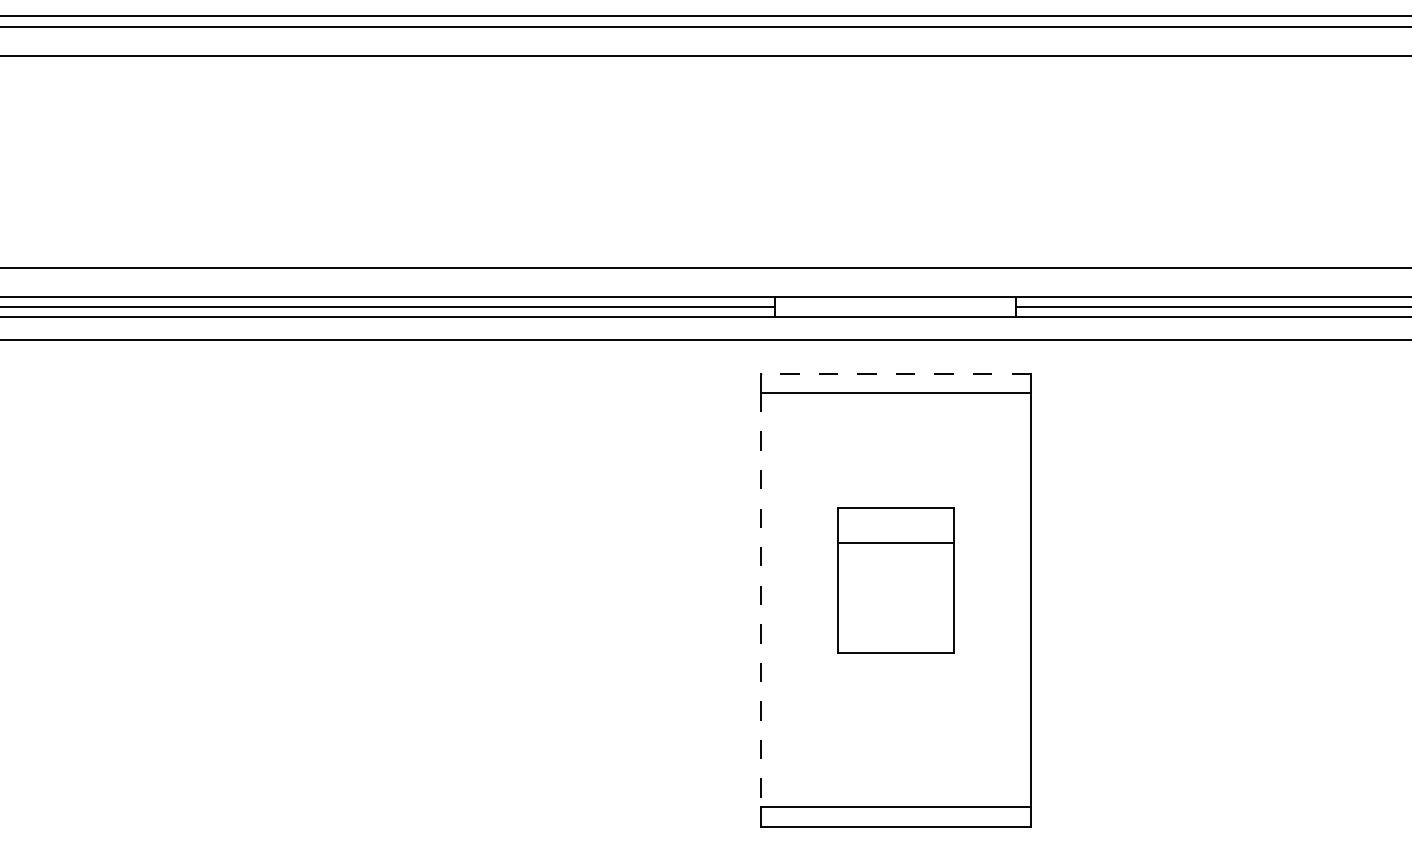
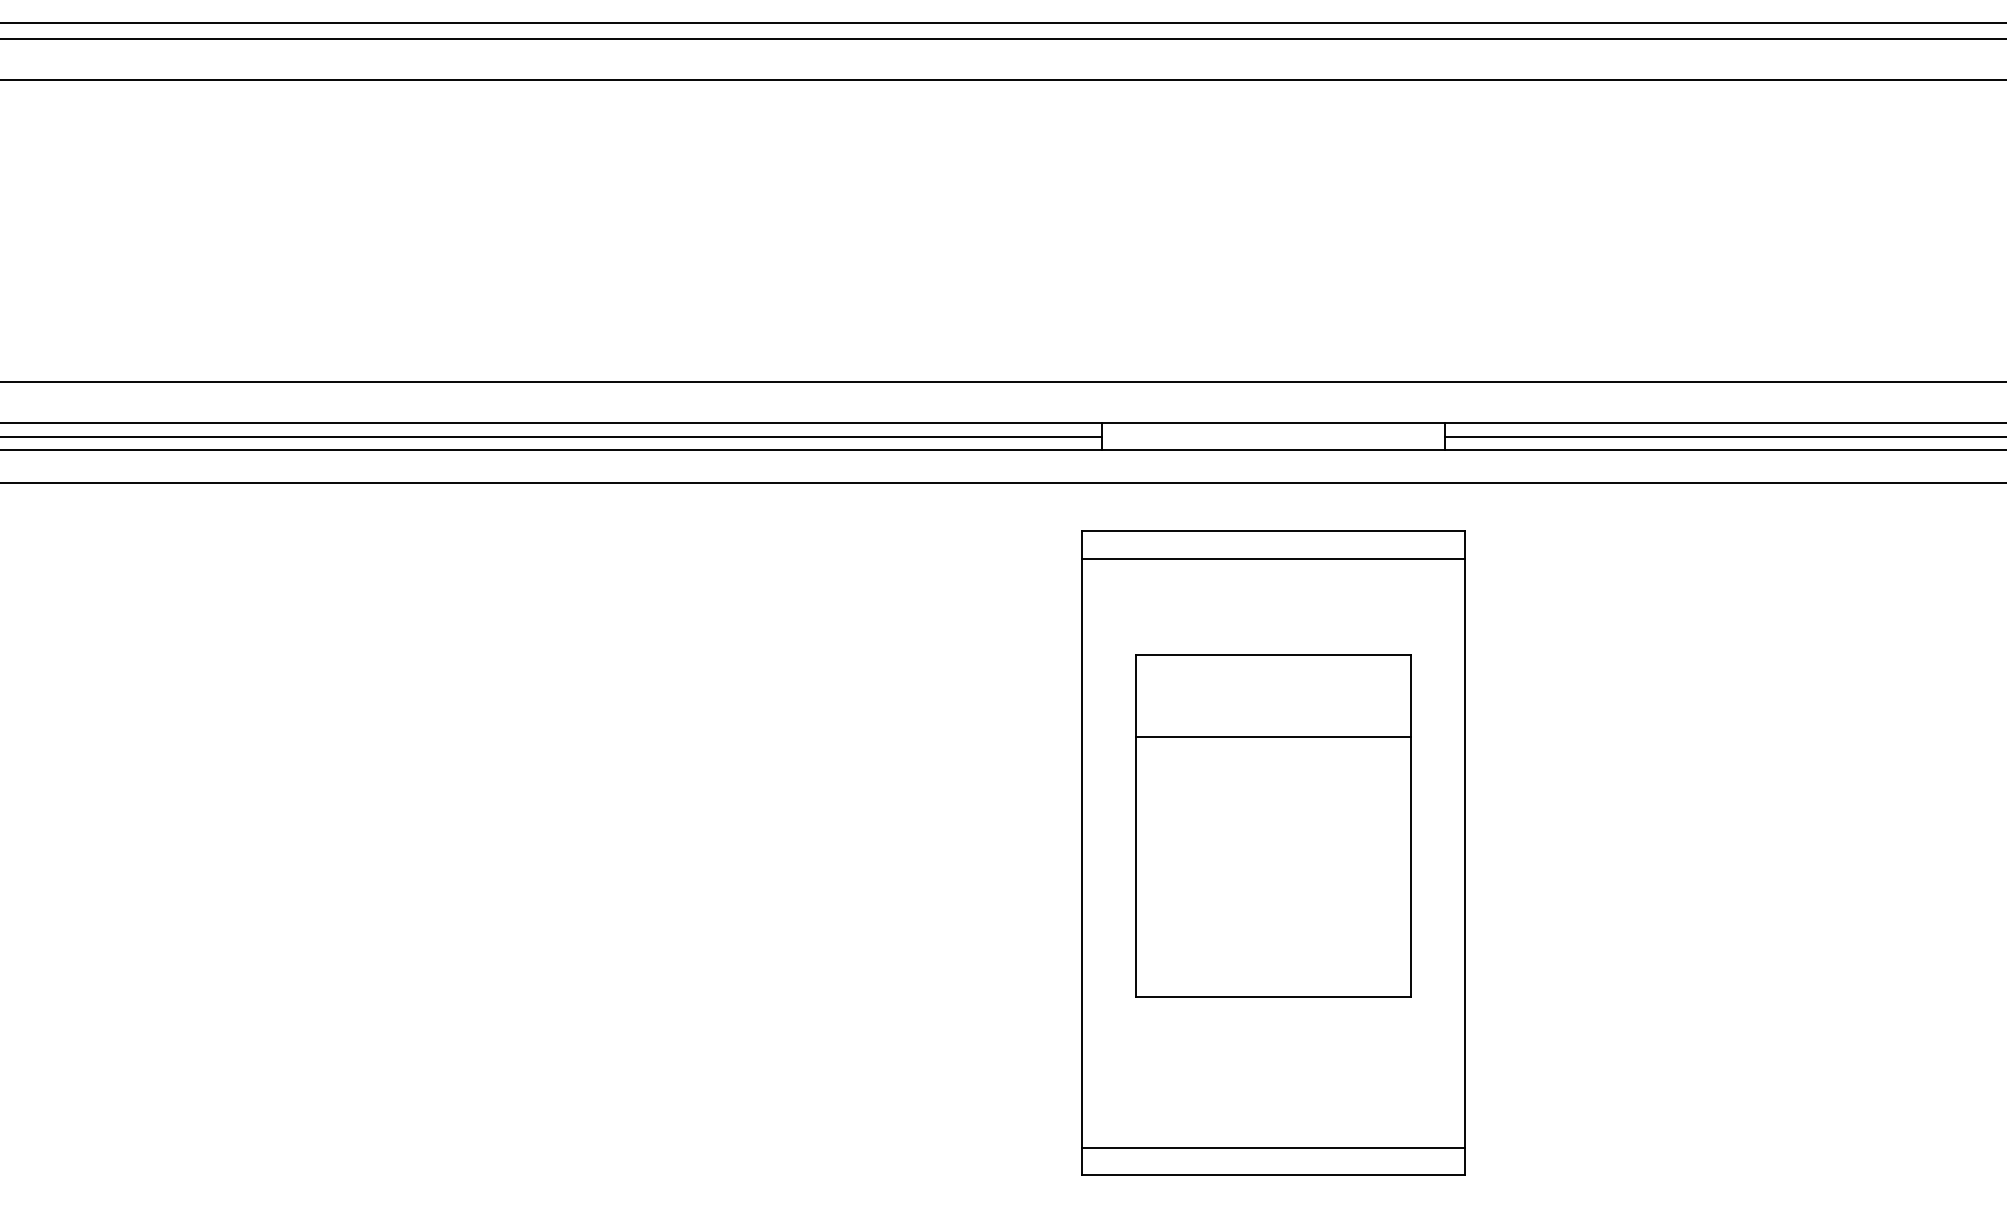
line: (895, 373) -> (1272, 531), dashed -> solid
part: (895, 580) -> (1272, 825), size x1.67
line: (760, 600) -> (1080, 853), dashed -> solid

